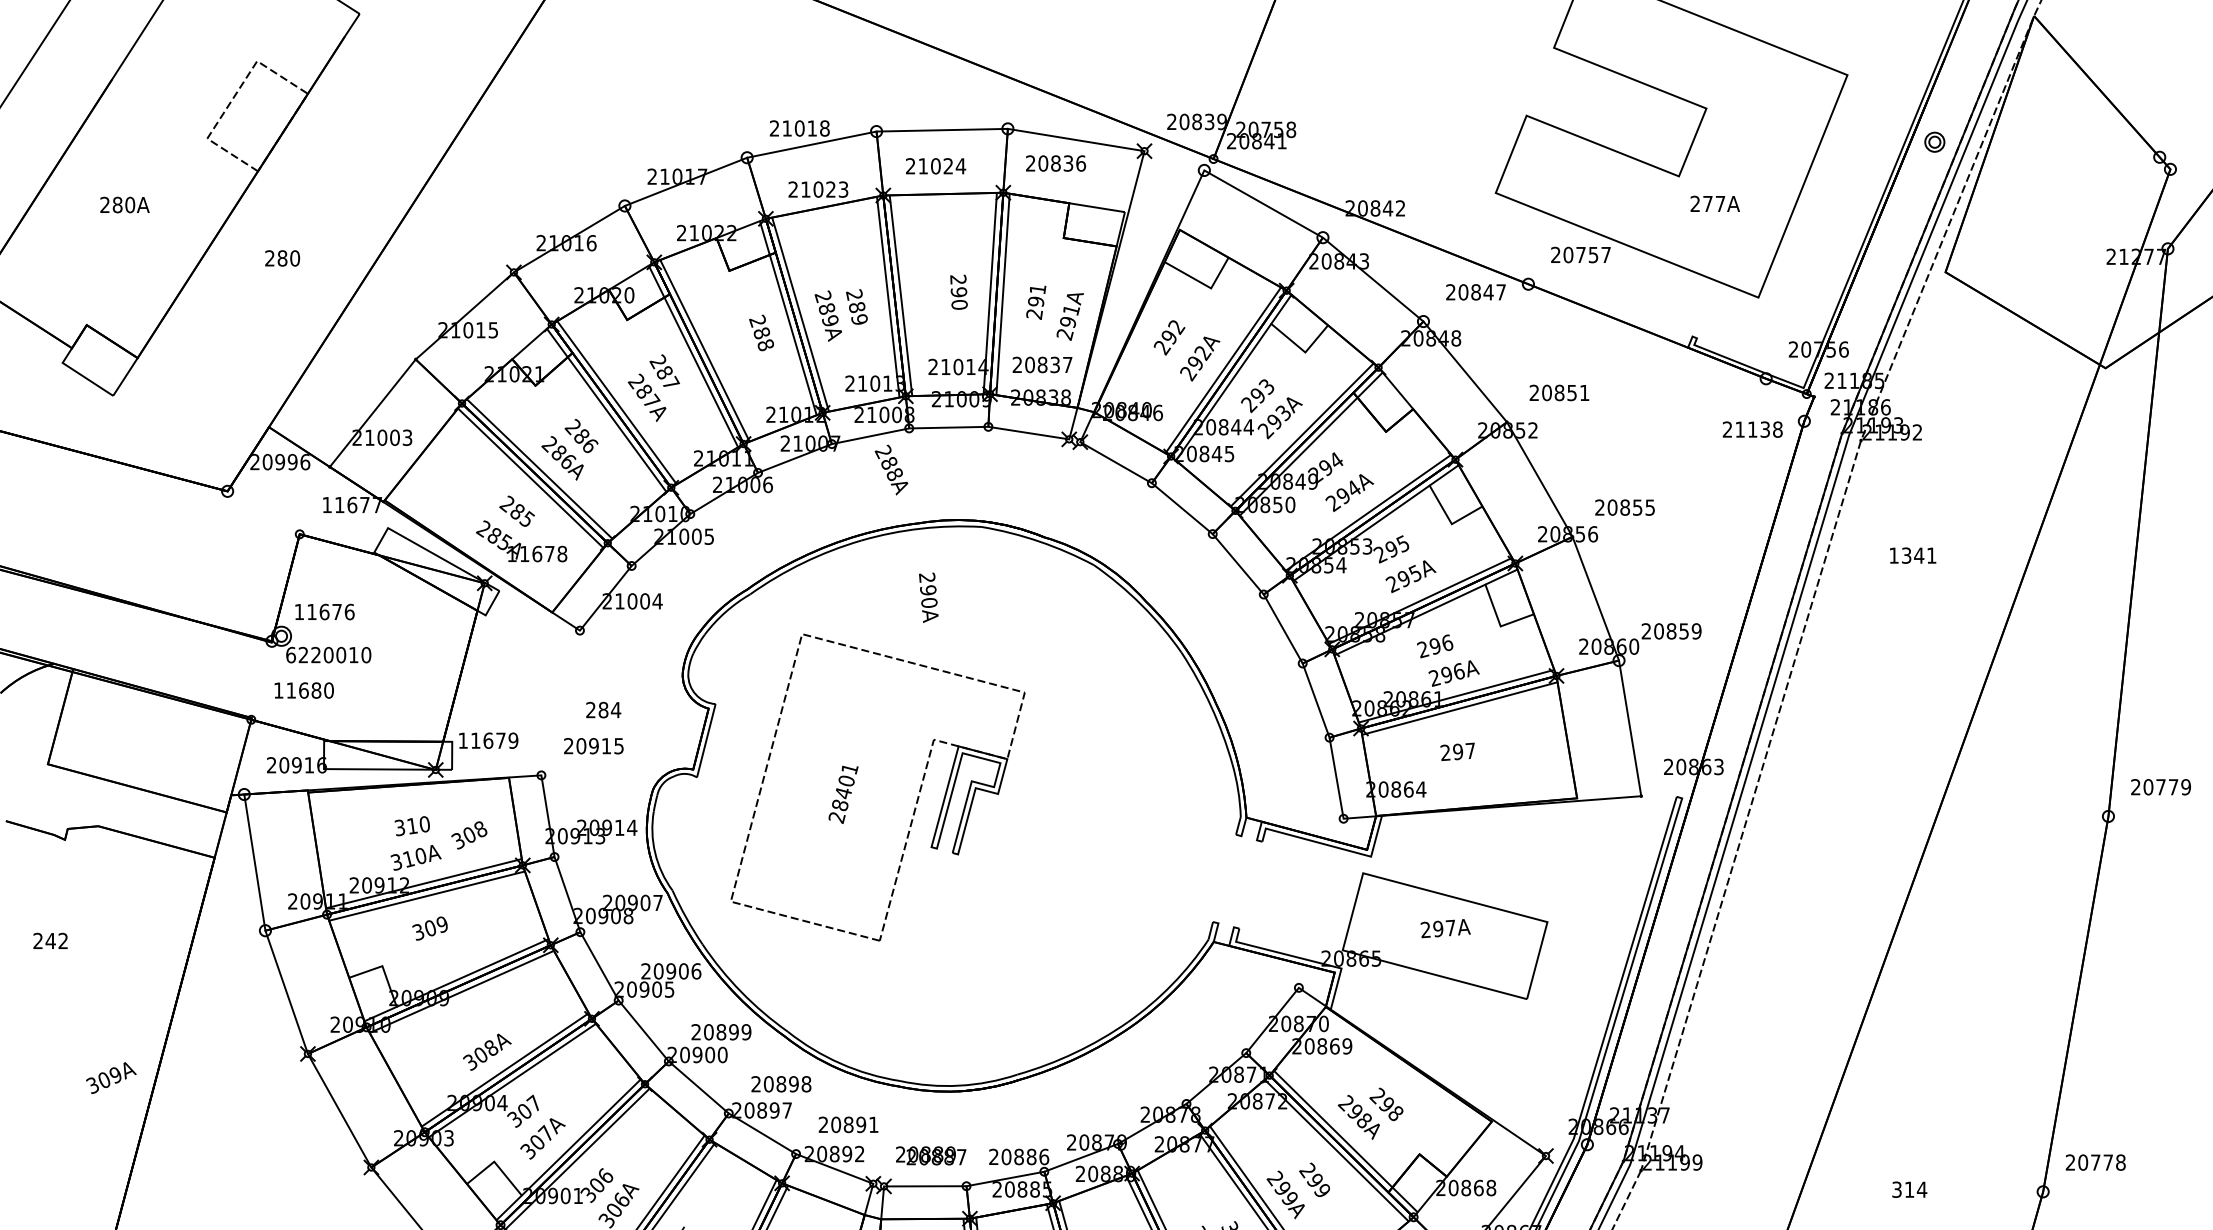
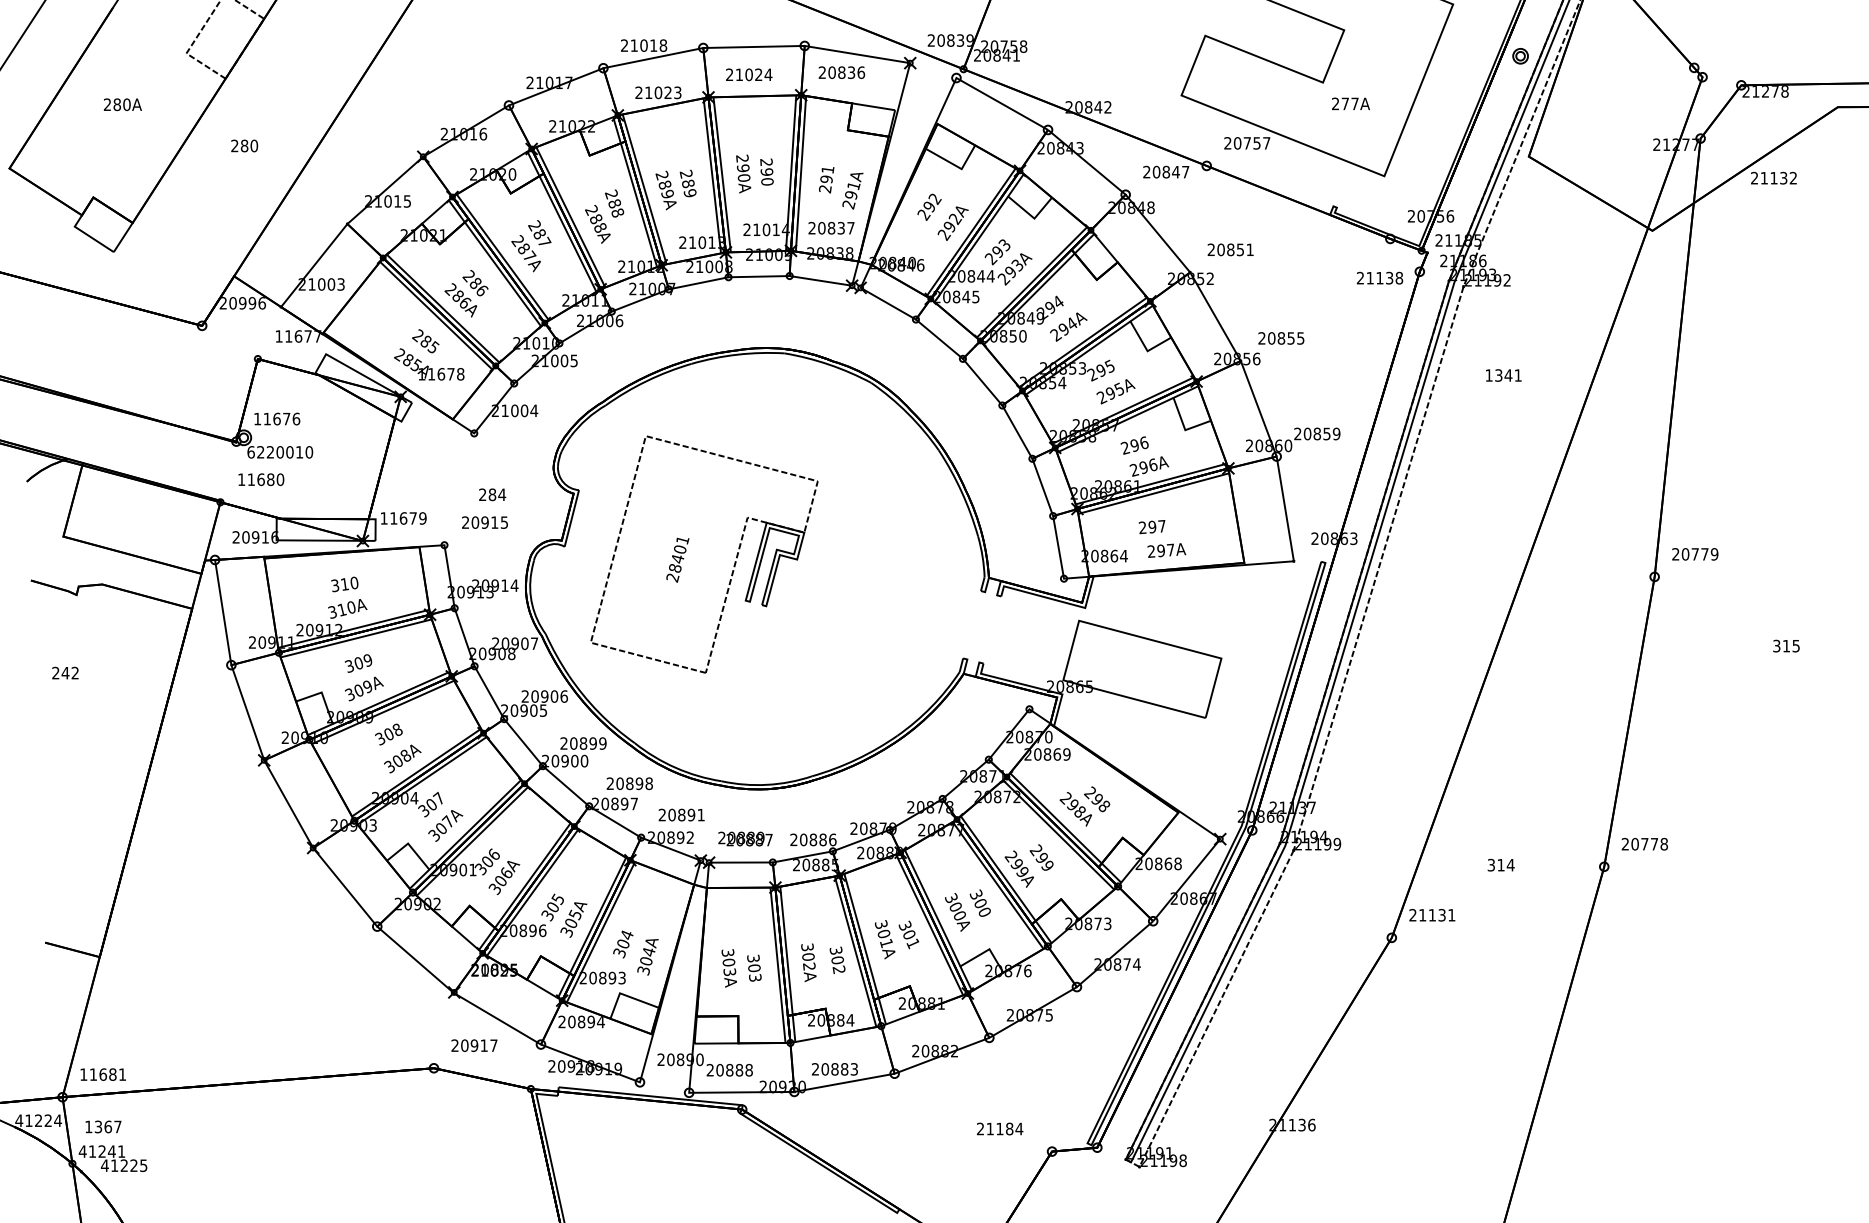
text: (891, 470) -> (597, 224), moved
text: (928, 597) -> (743, 173), moved
text: (468, 835) -> (388, 734), moved
text: (1445, 928) -> (1166, 550), moved
text: (110, 1077) -> (363, 688), moved

